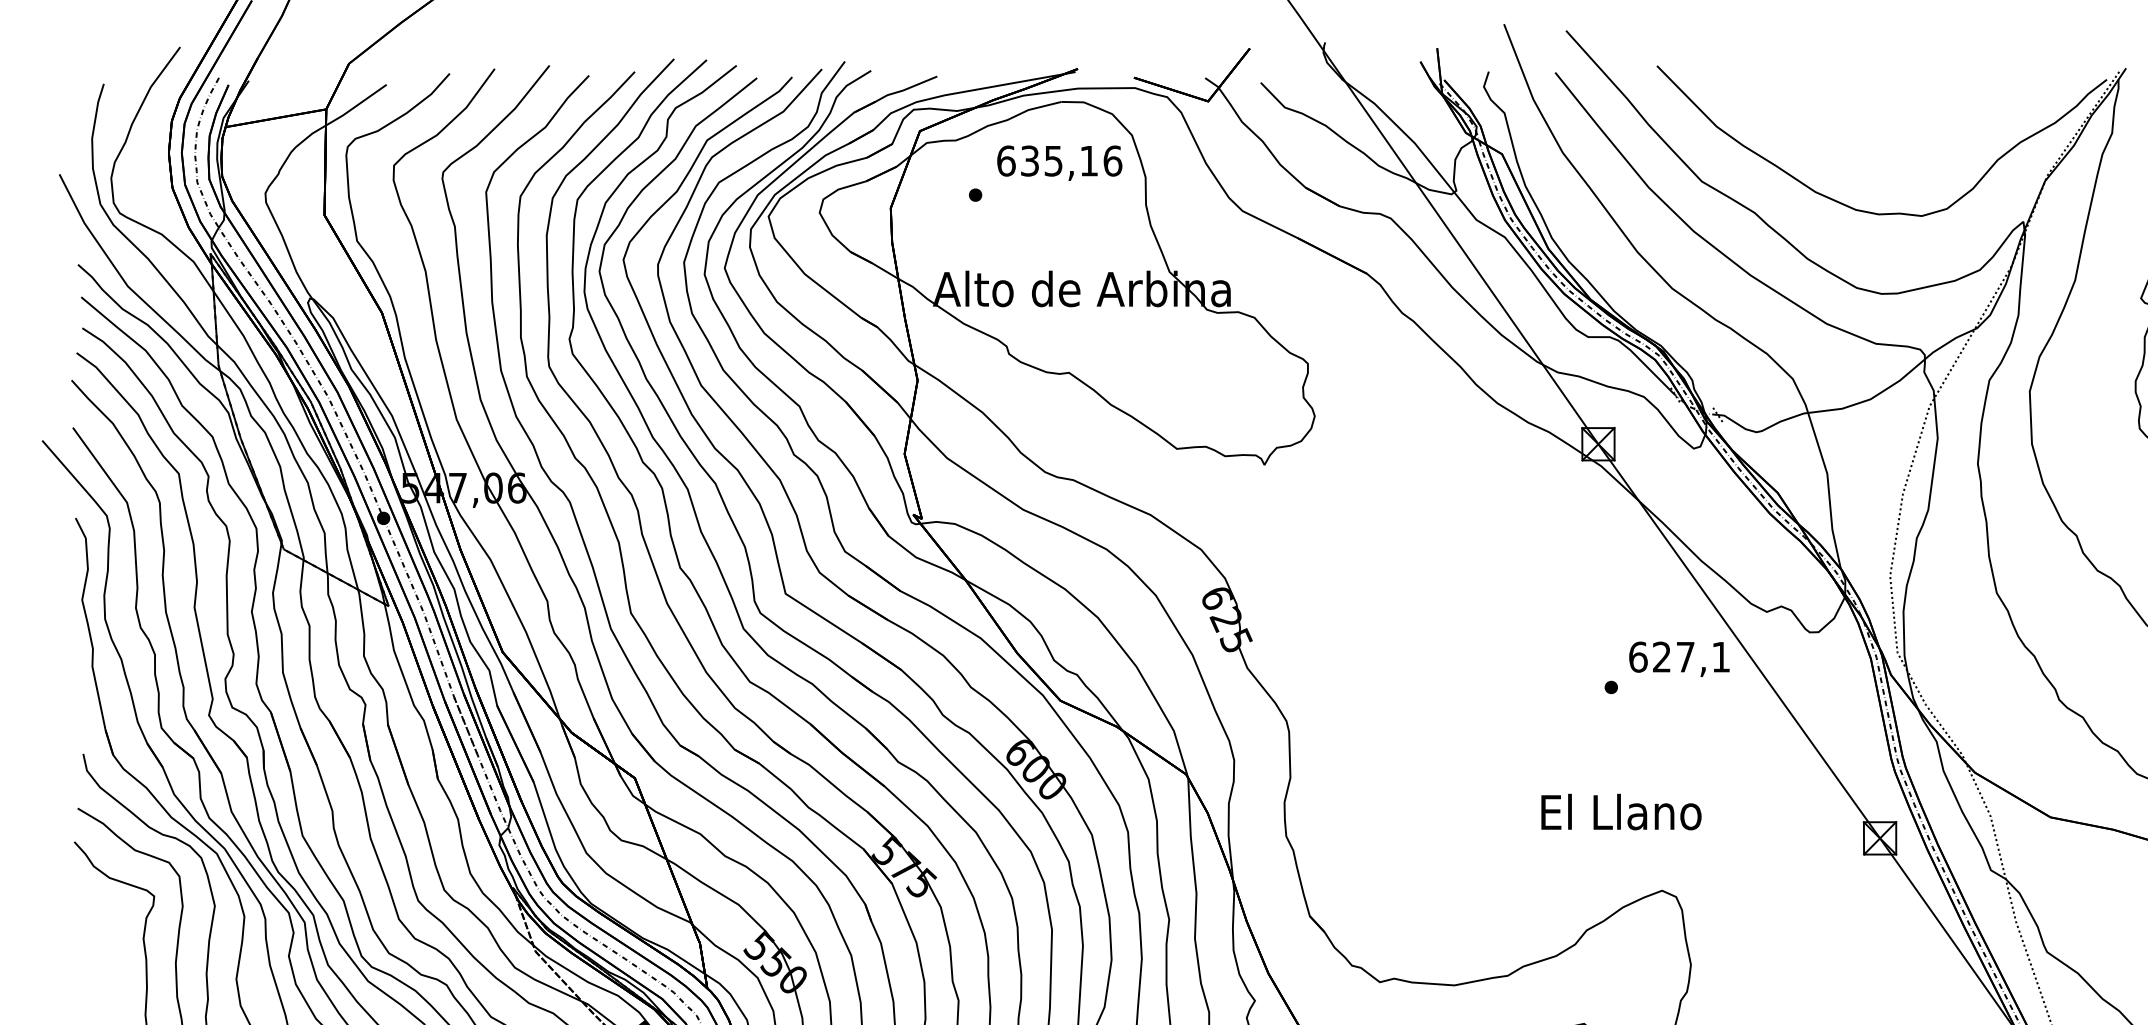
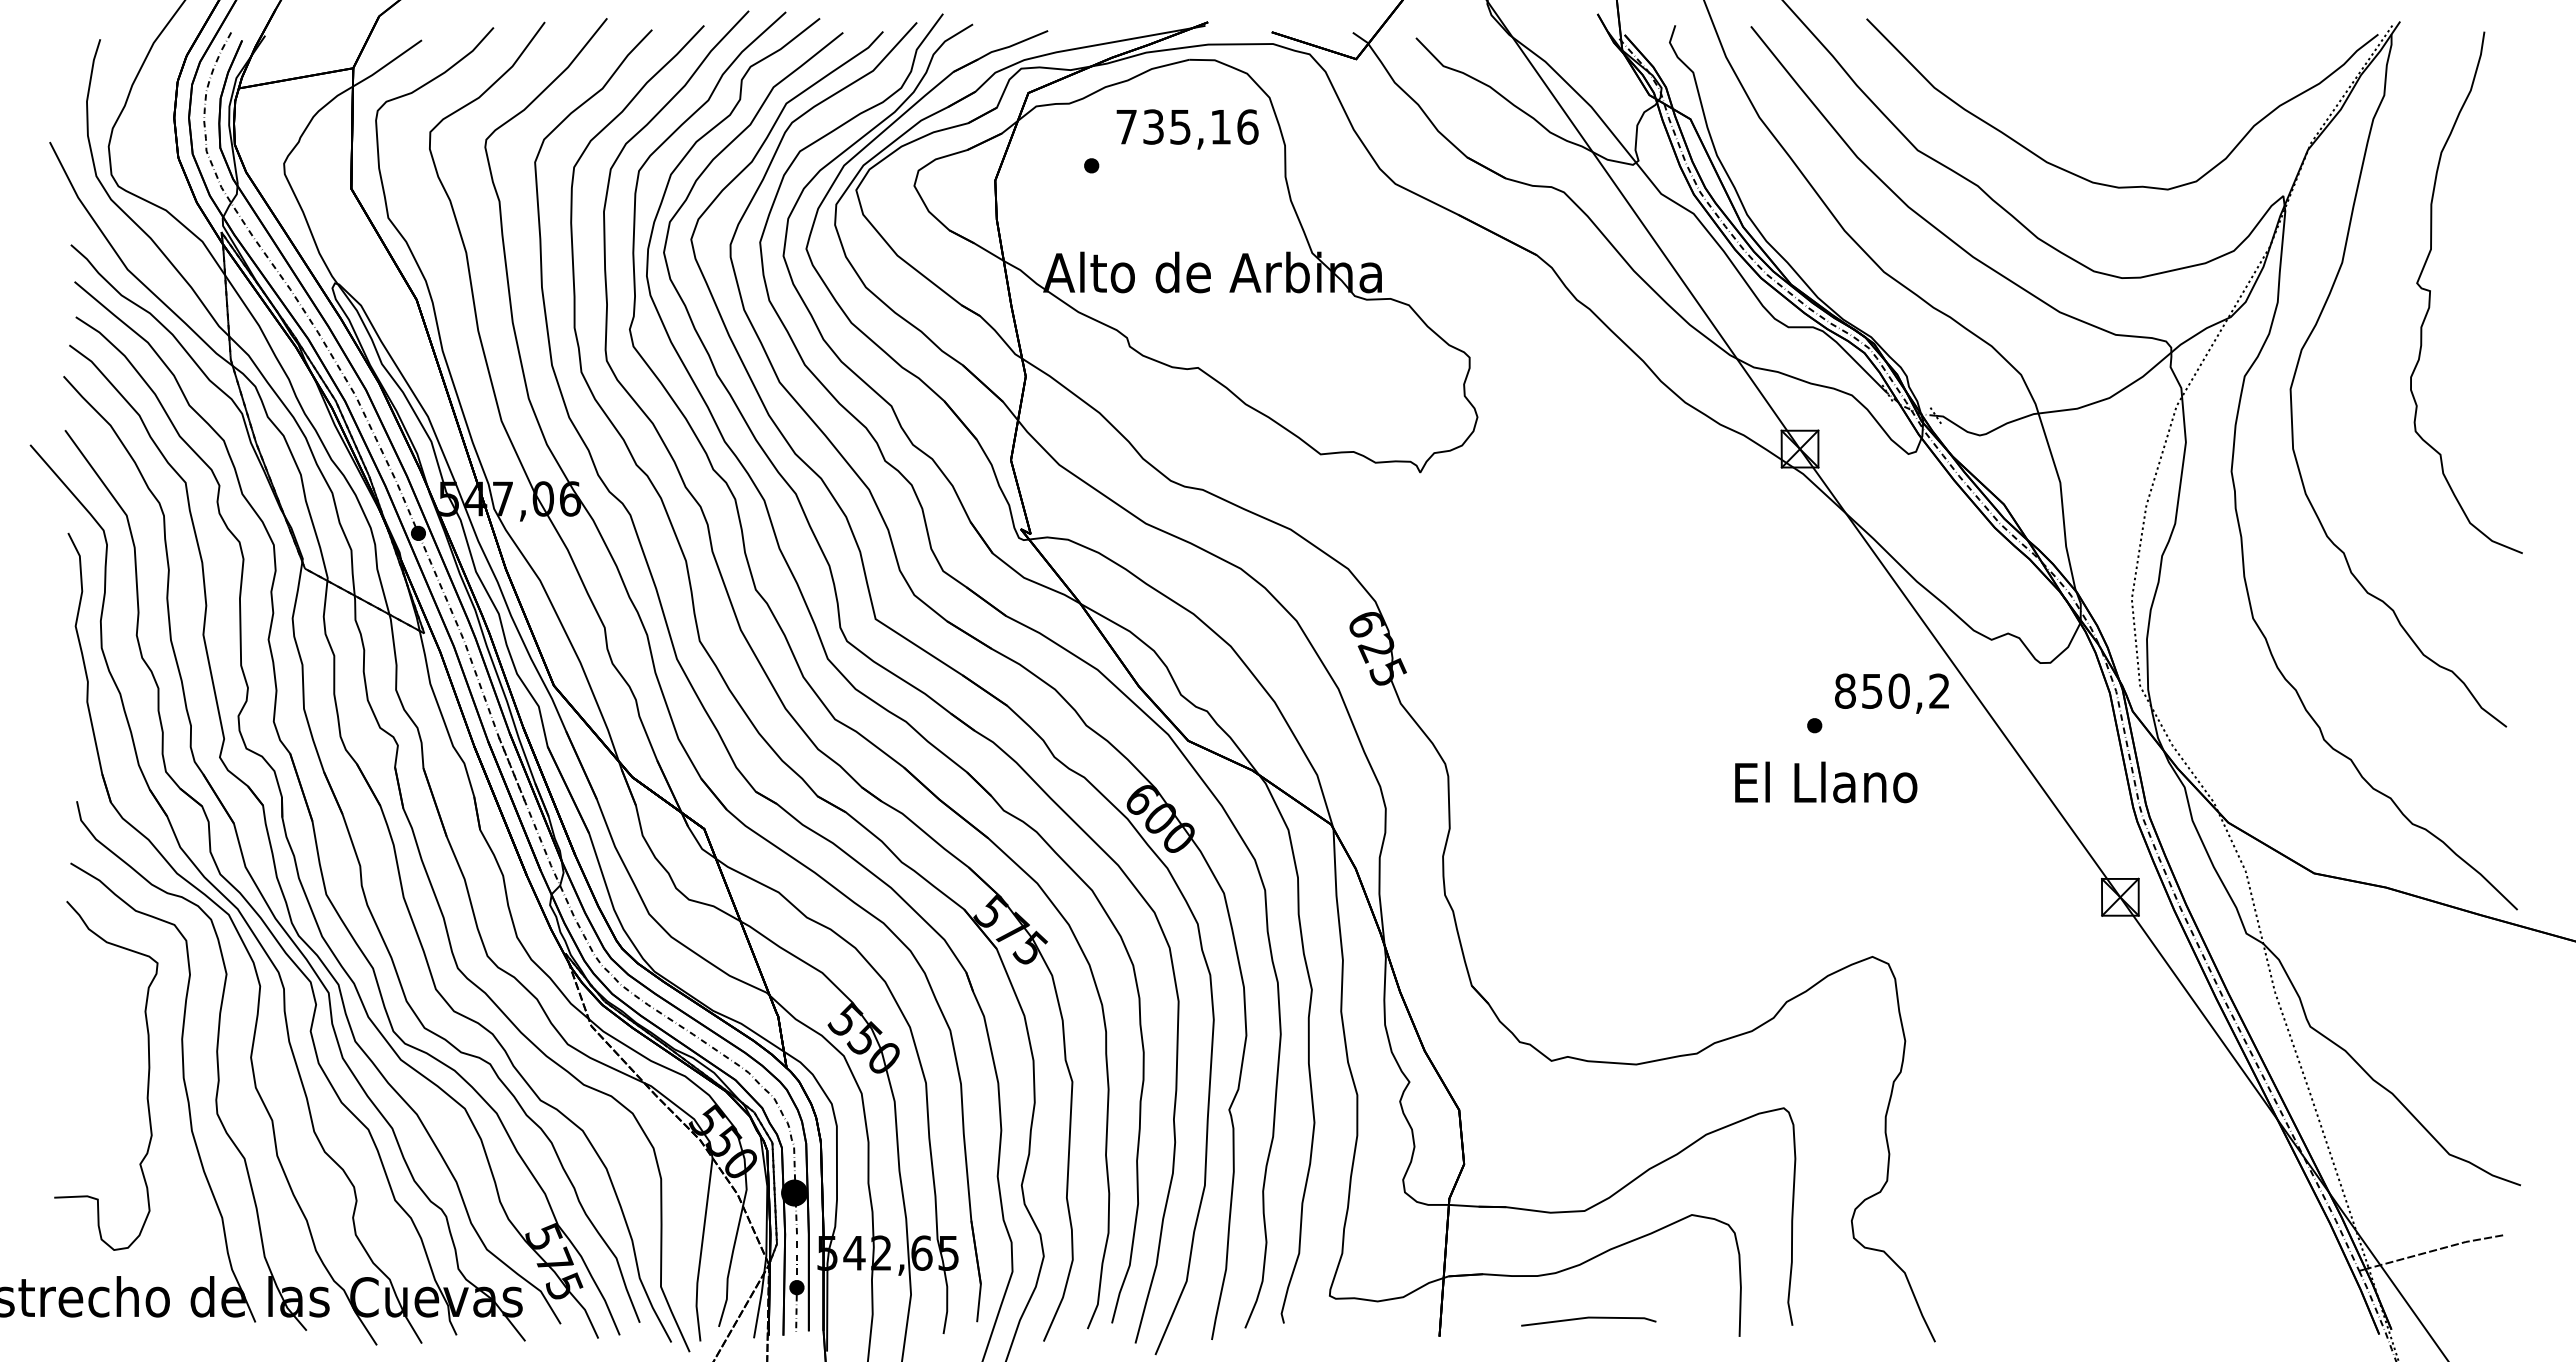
text: (1006, 160) -> (1126, 126), 635,16 -> 735,16
text: (1679, 656) -> (1892, 690), 627,1 -> 850,2
text: (1621, 812) -> (1826, 782), moved

